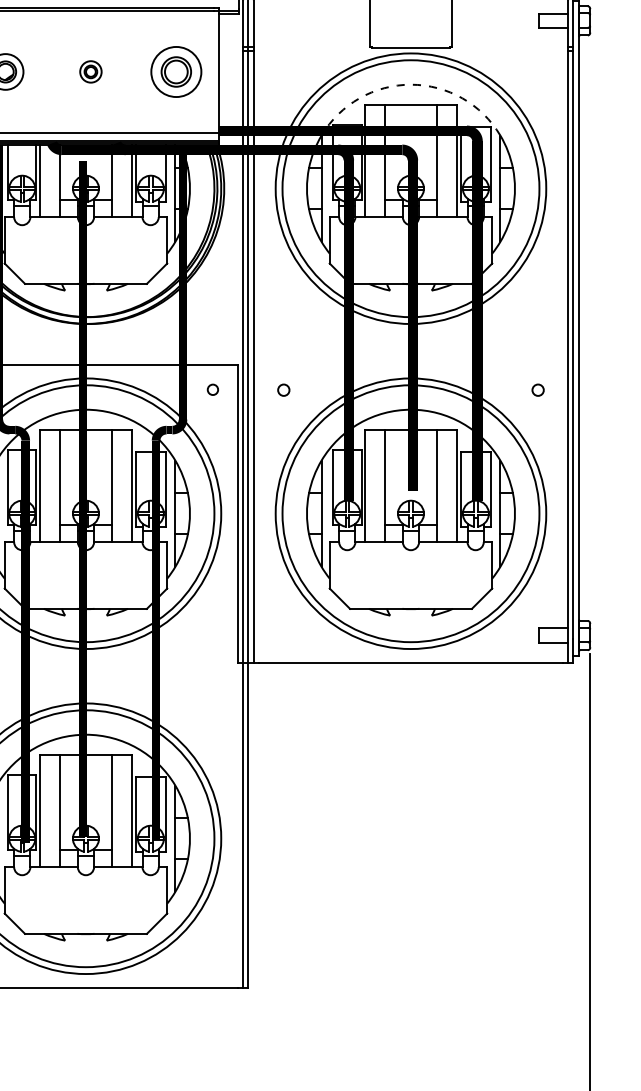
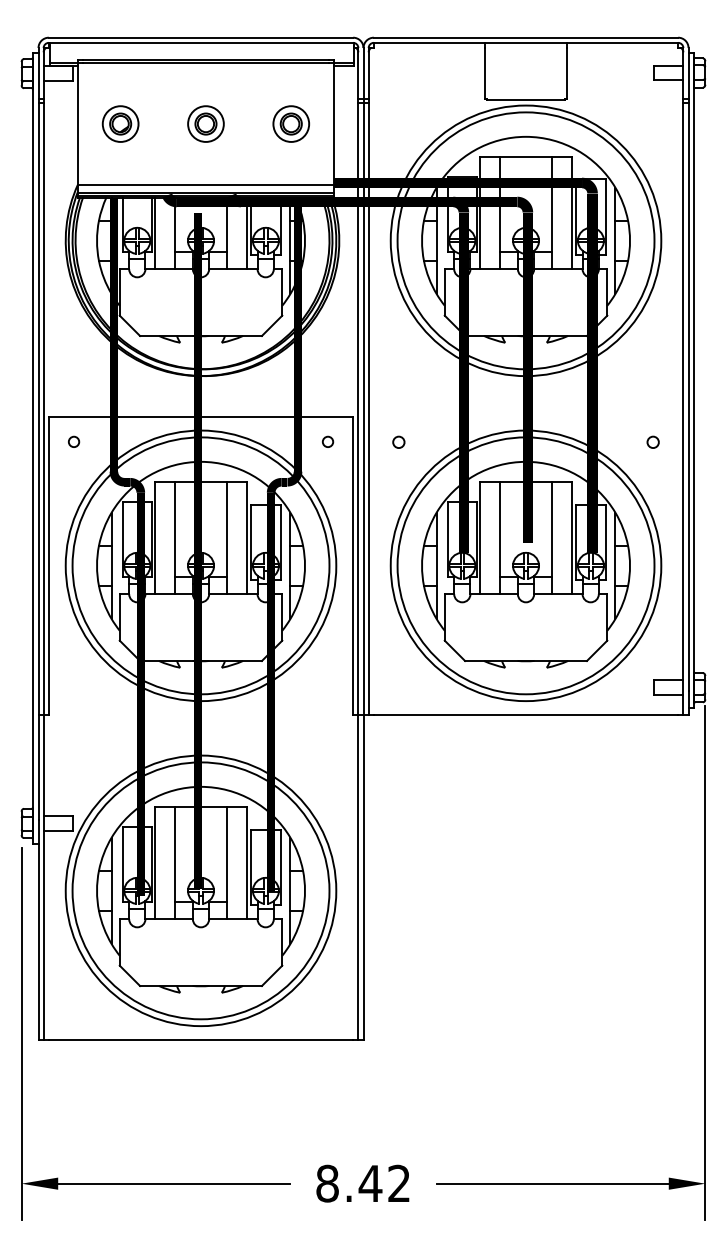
part: (90, 71) -> (205, 123), size x1.67
part: (175, 71) -> (290, 123), size x0.71
arc: (411, 84) -> (526, 136), dashed -> solid

